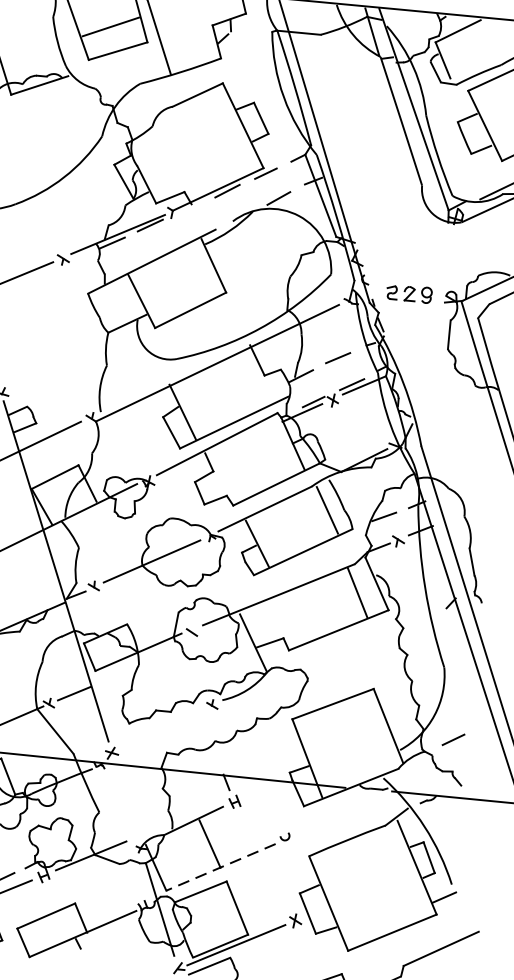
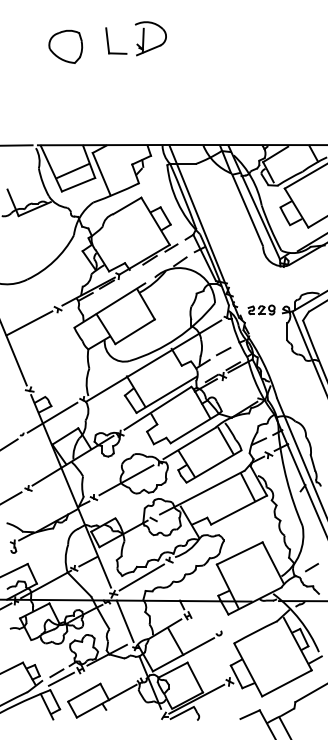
line: (162, 729) -> (141, 577), added
line: (126, 799) -> (124, 620), added
line: (221, 866) -> (183, 654), dashed -> solid

